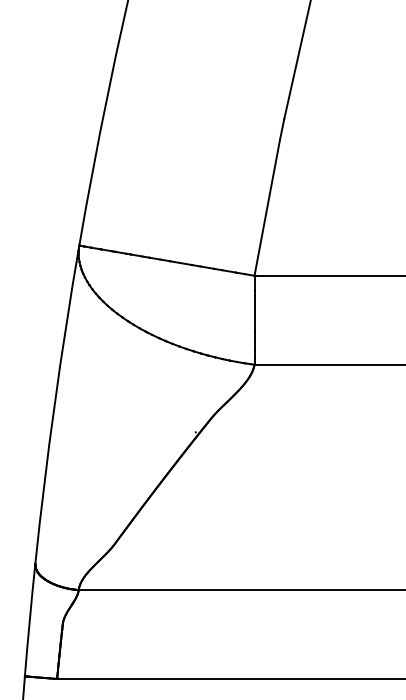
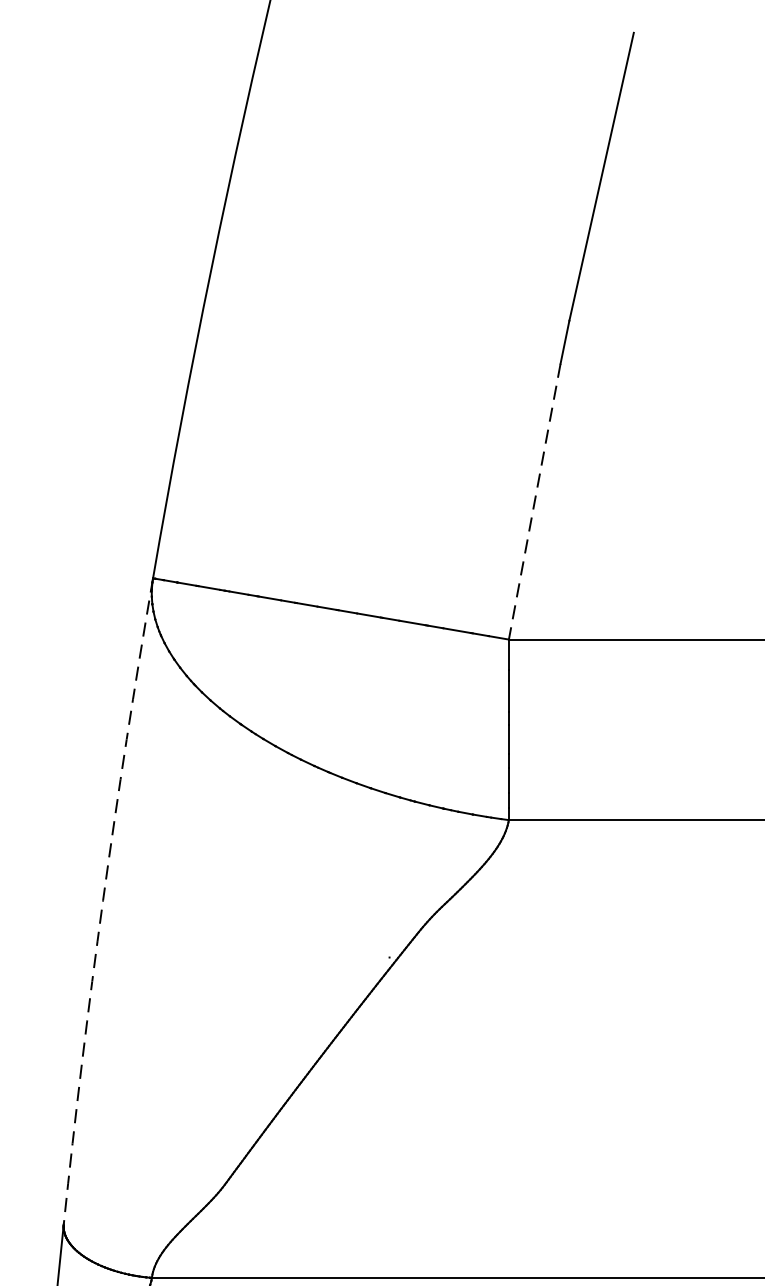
line: (267, 208) -> (535, 502), solid -> dashed
arc: (54, 404) -> (102, 900), solid -> dashed

